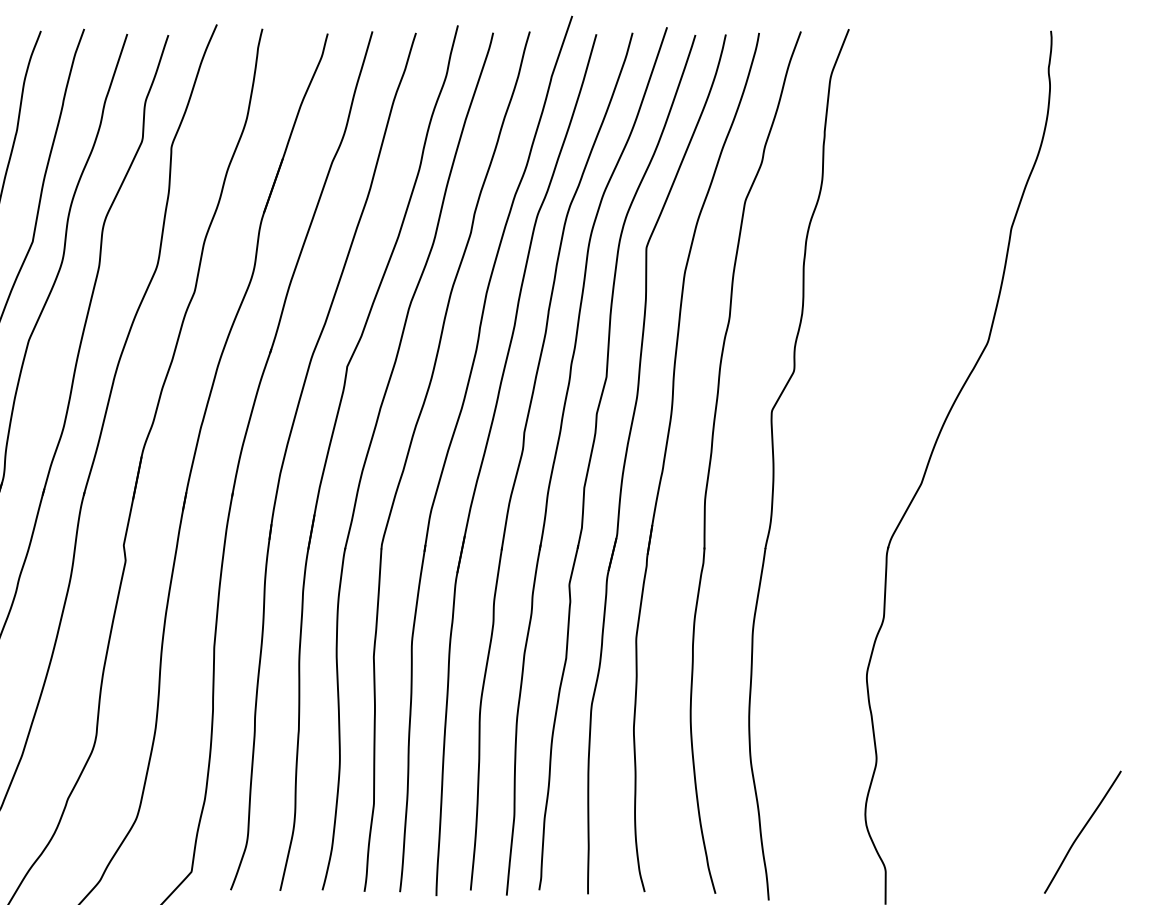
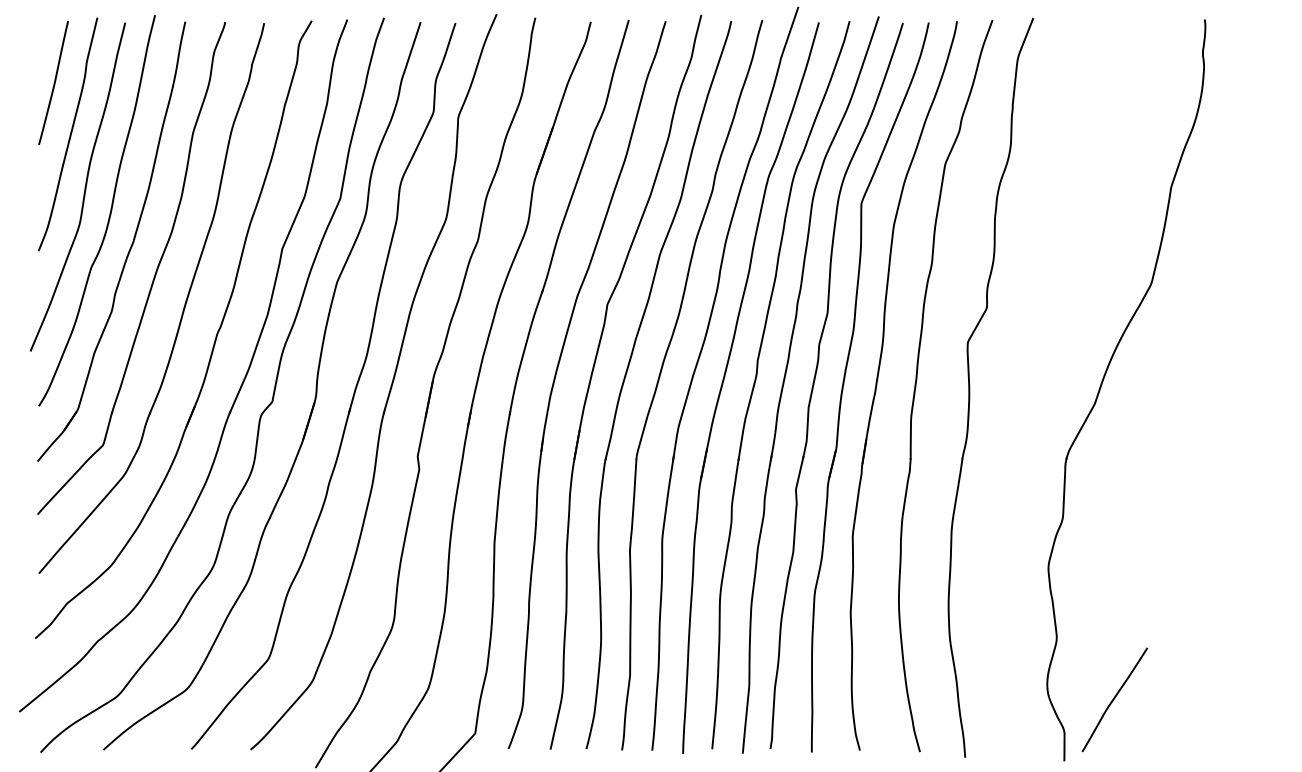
curve: (1082, 831) -> (1114, 699), moved

